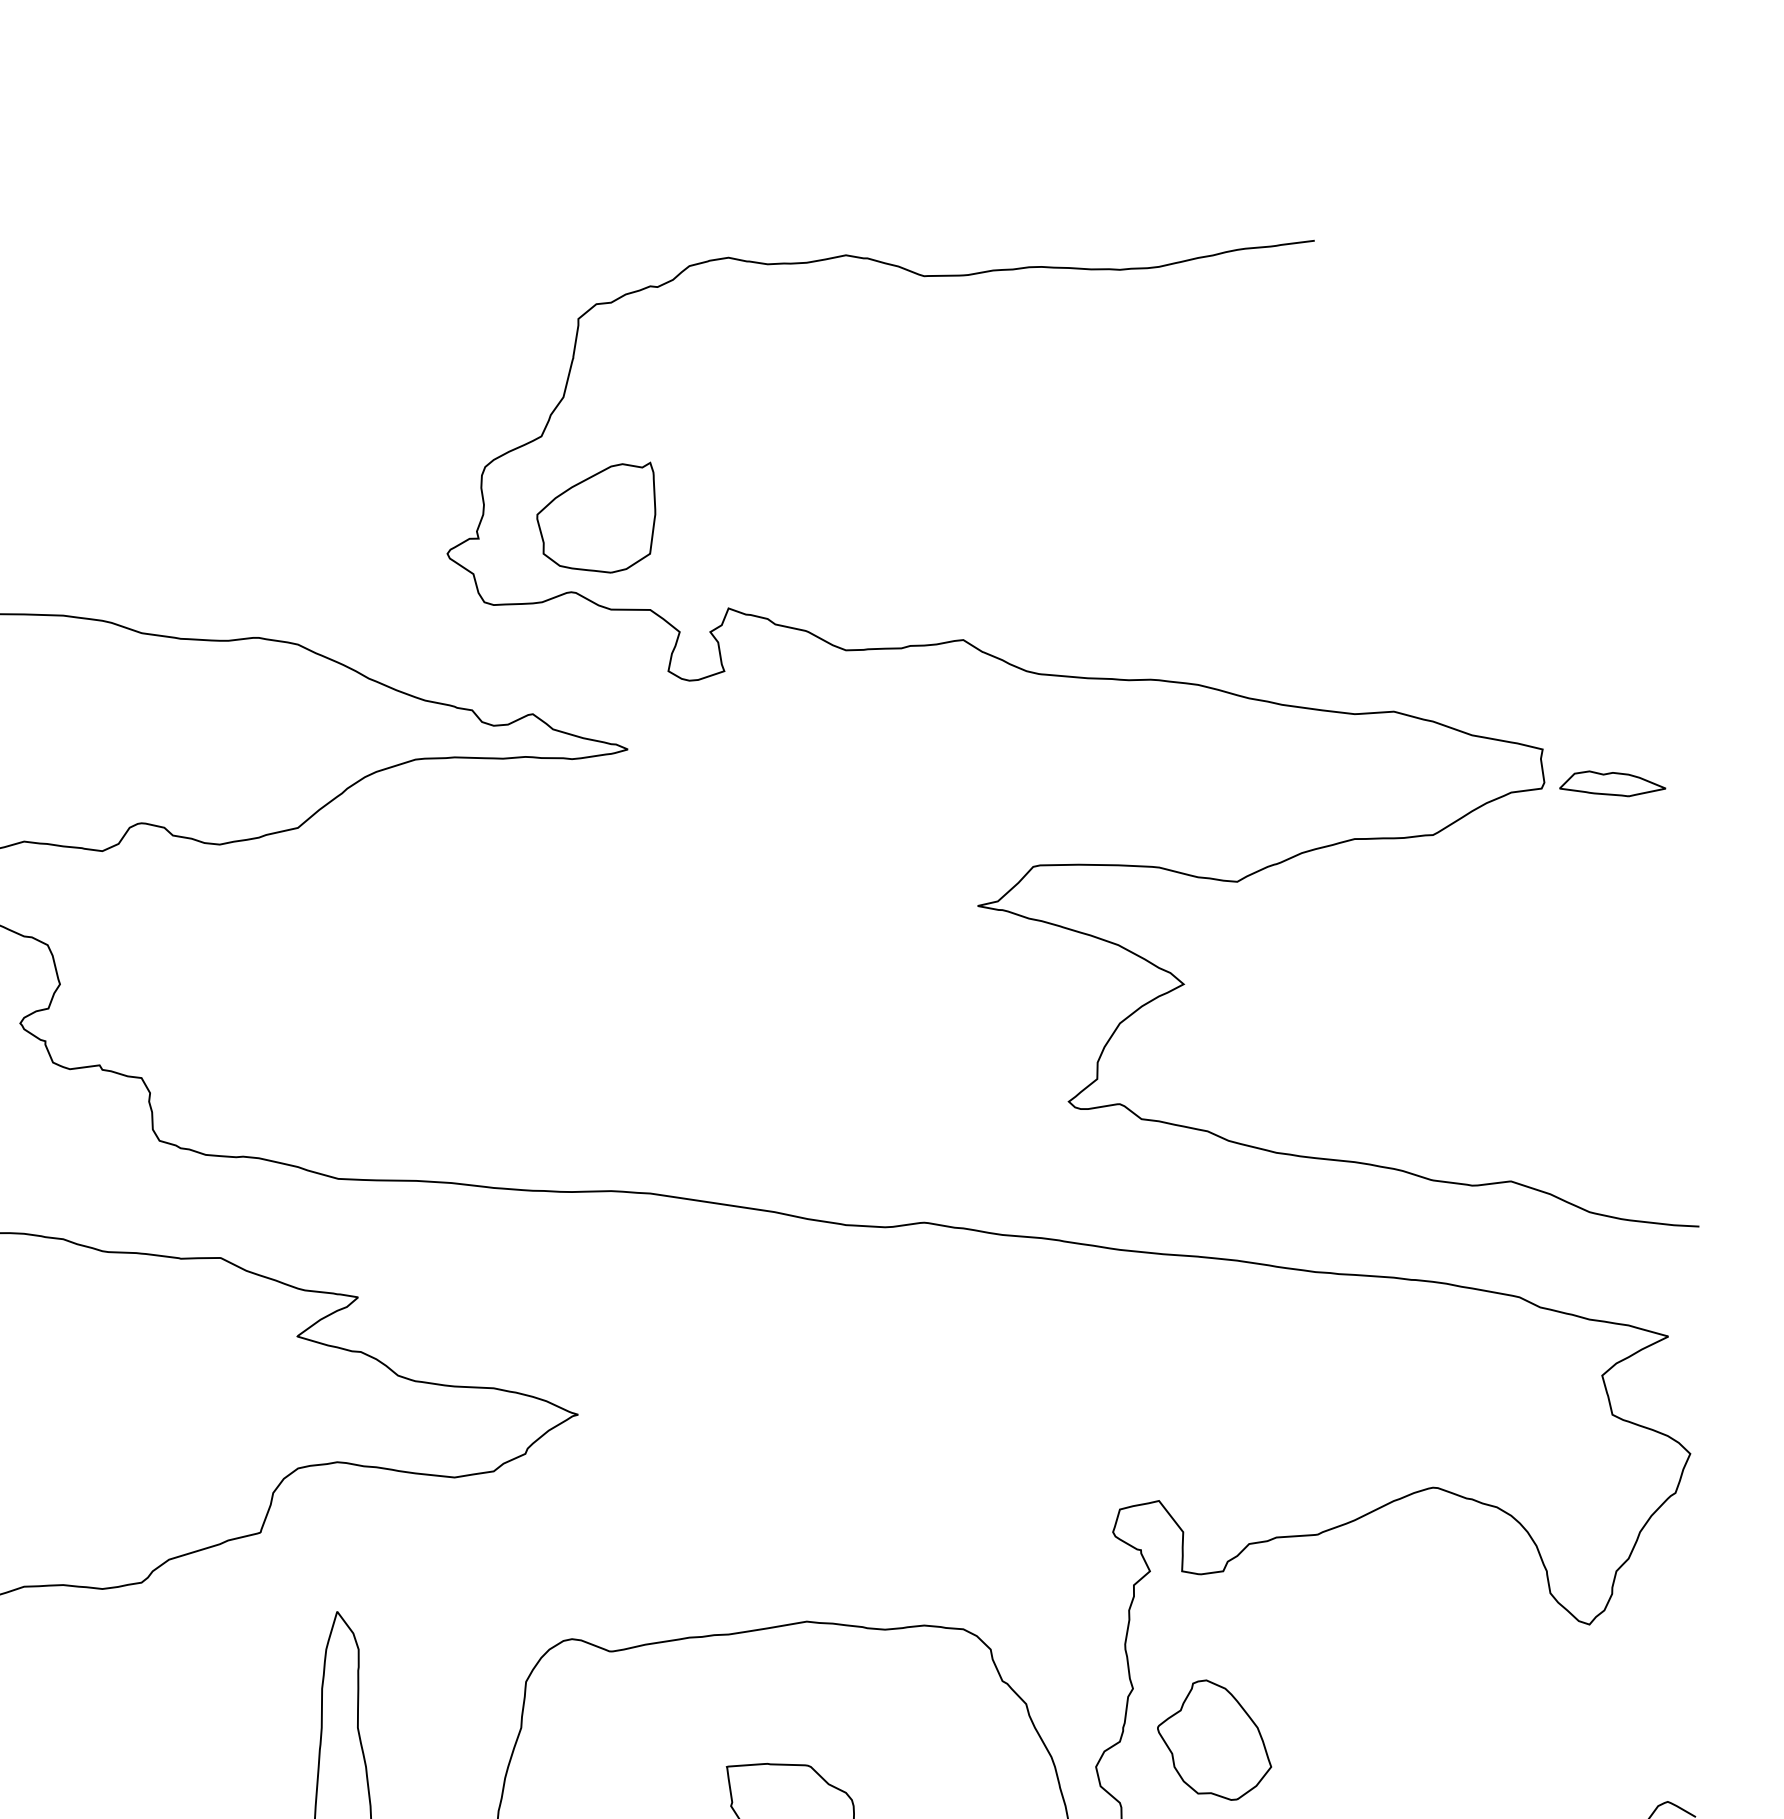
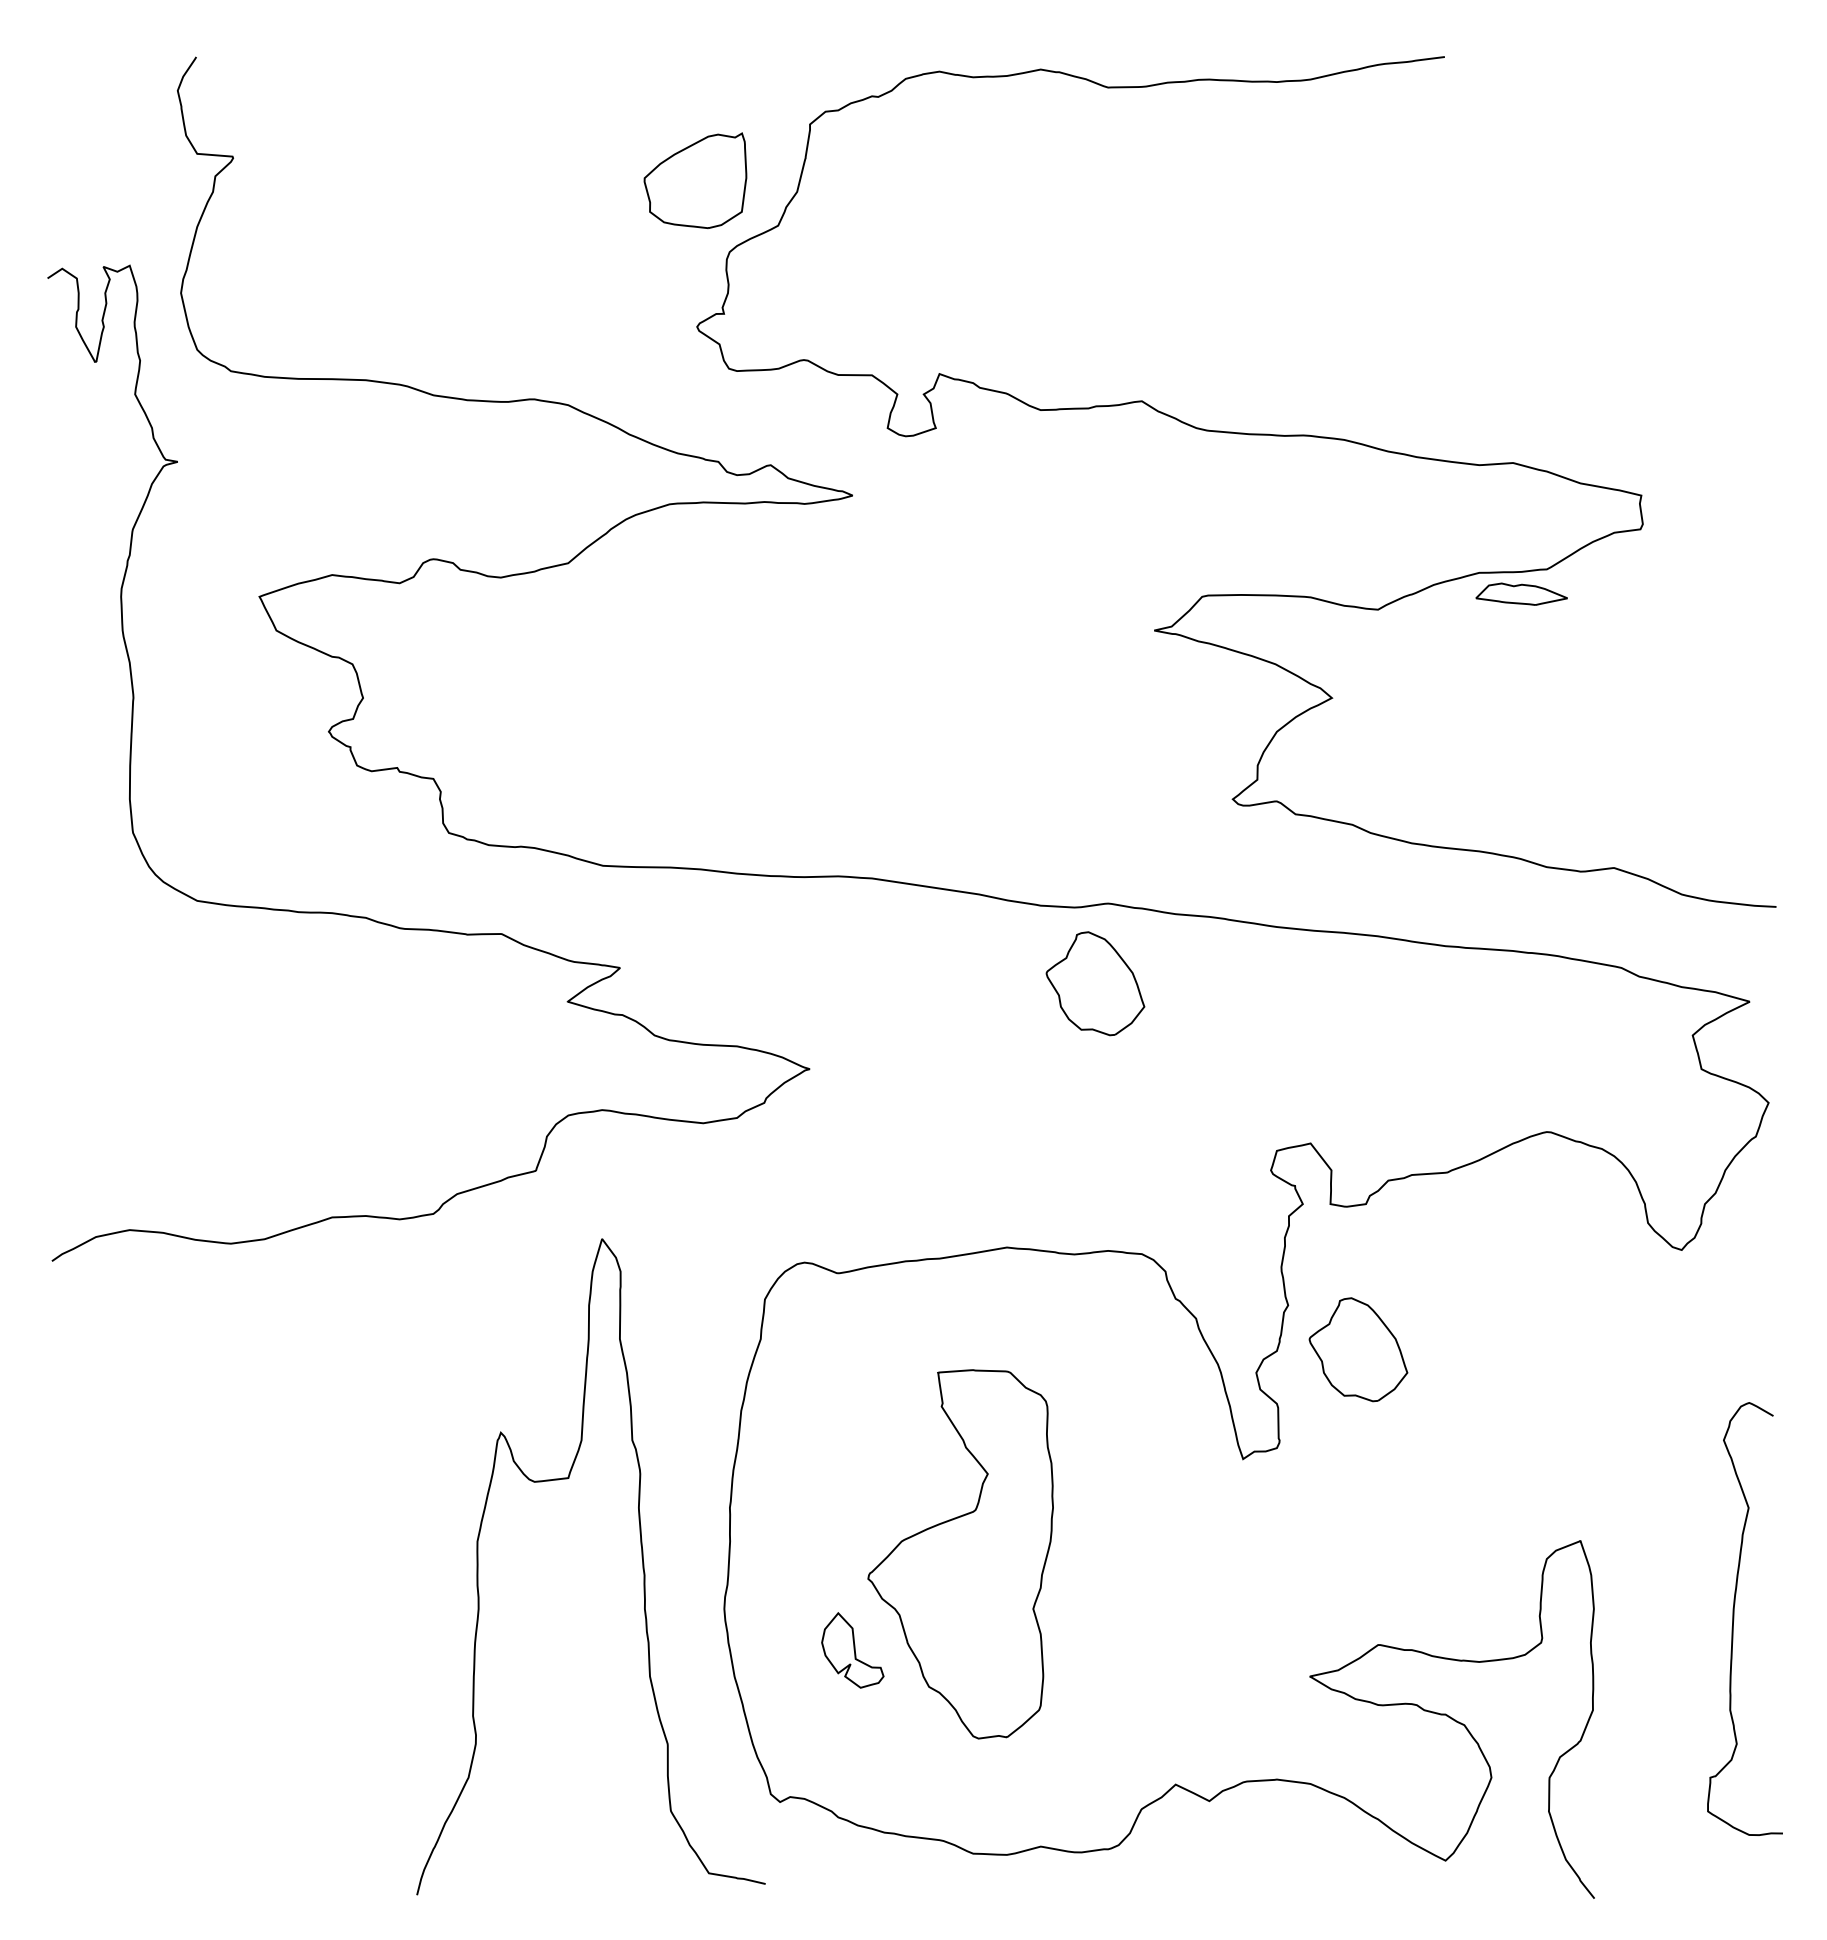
part: (596, 517) -> (695, 180), moved
part: (1612, 782) -> (1521, 593), moved
part: (909, 1315) -> (1095, 983), added

